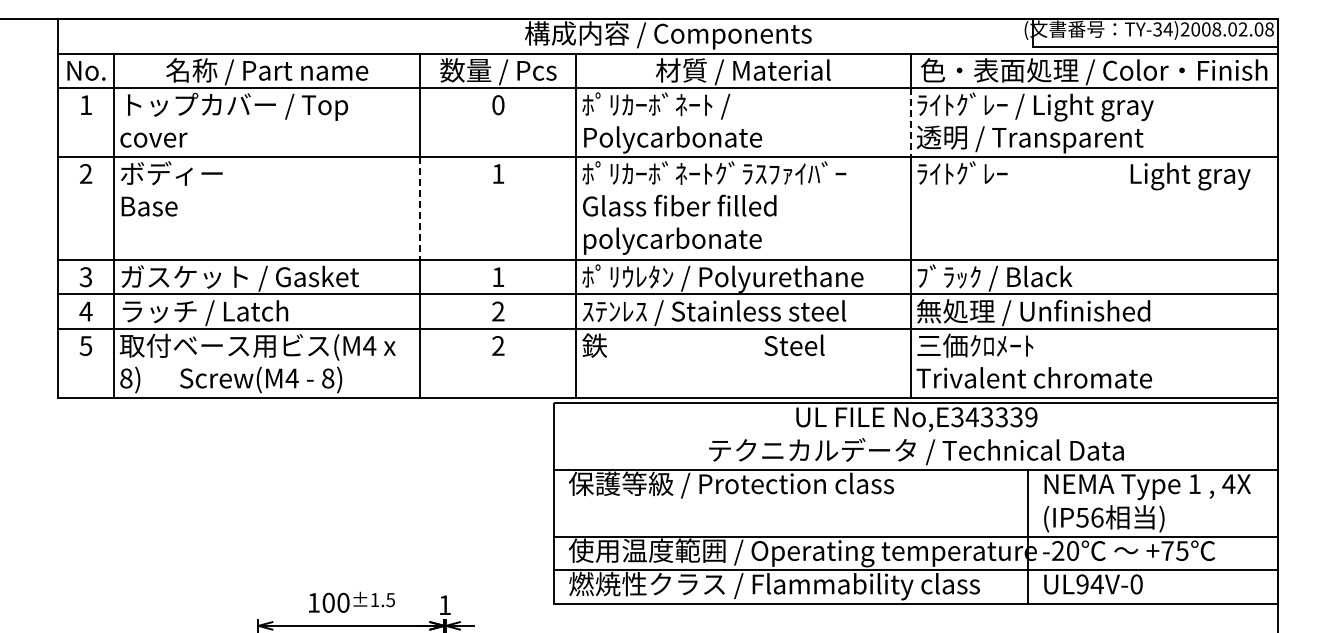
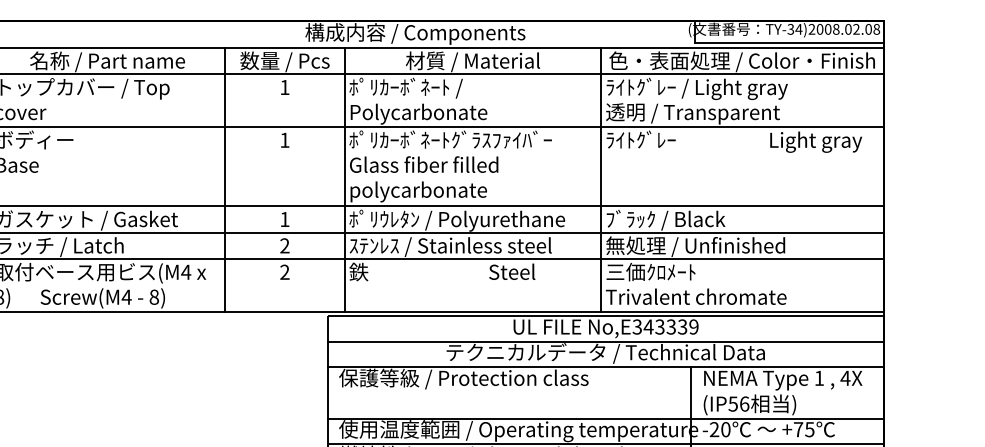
text: (498, 105) -> (285, 87), 0 -> 1
line: (910, 122) -> (601, 100), dashed -> solid
line: (420, 208) -> (225, 166), dashed -> solid
line: (916, 436) -> (605, 341), added

